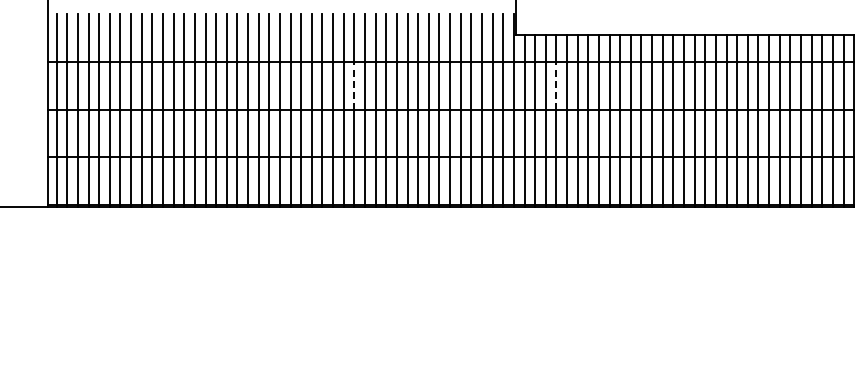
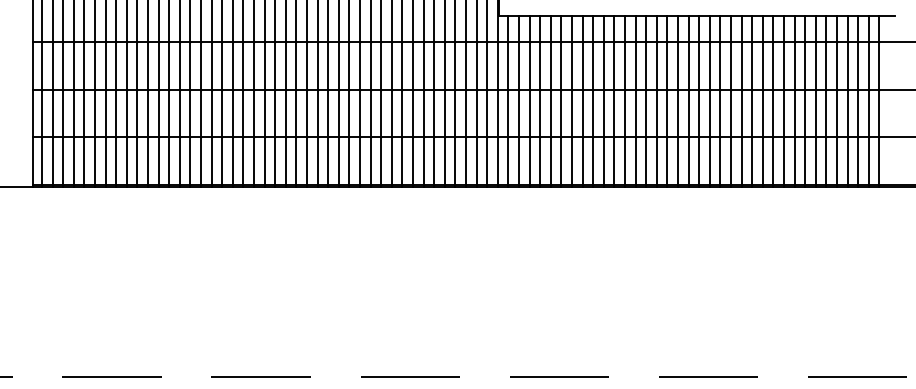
line: (354, 85) -> (338, 65), dashed -> solid
line: (556, 85) -> (540, 65), dashed -> solid

